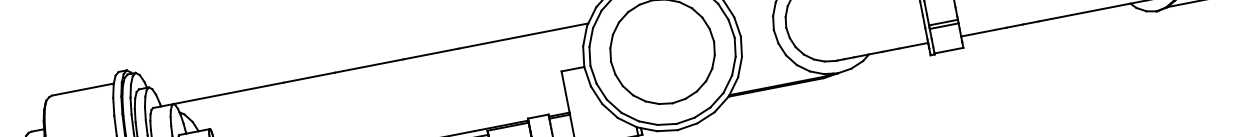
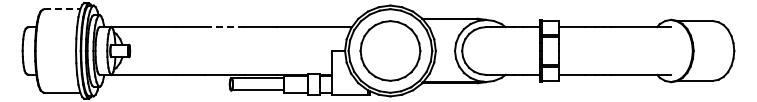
line: (370, 66) -> (225, 27), solid -> dashed
line: (83, 90) -> (62, 9), solid -> dashed

